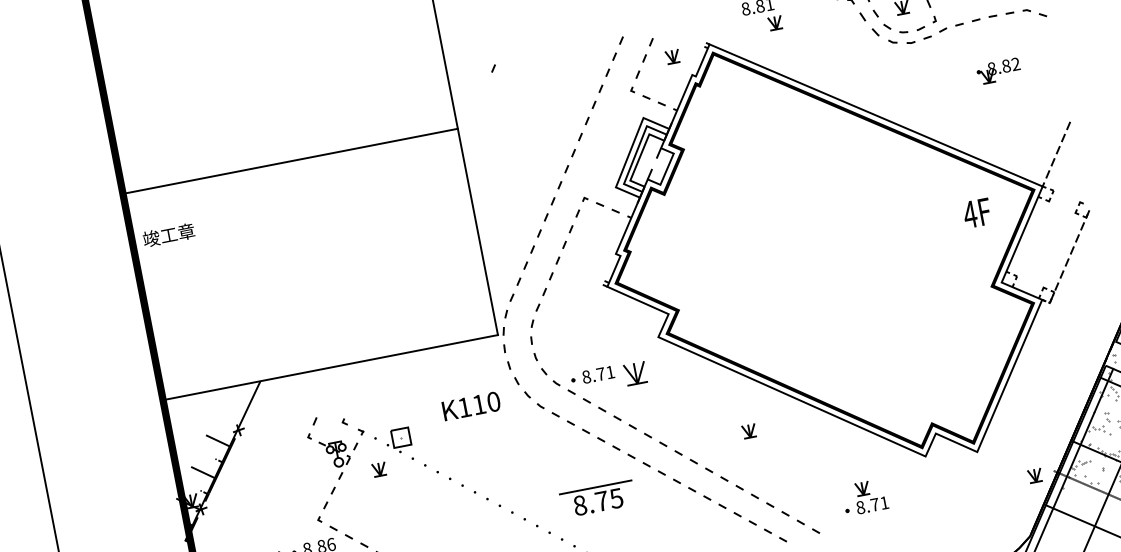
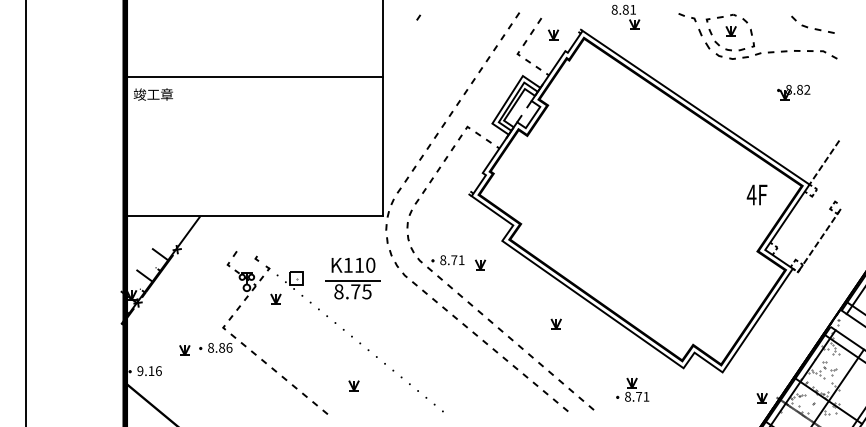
line: (290, 161) -> (254, 77), moved
part: (636, 373) -> (480, 264), size x0.62
part: (597, 499) -> (352, 289), moved

